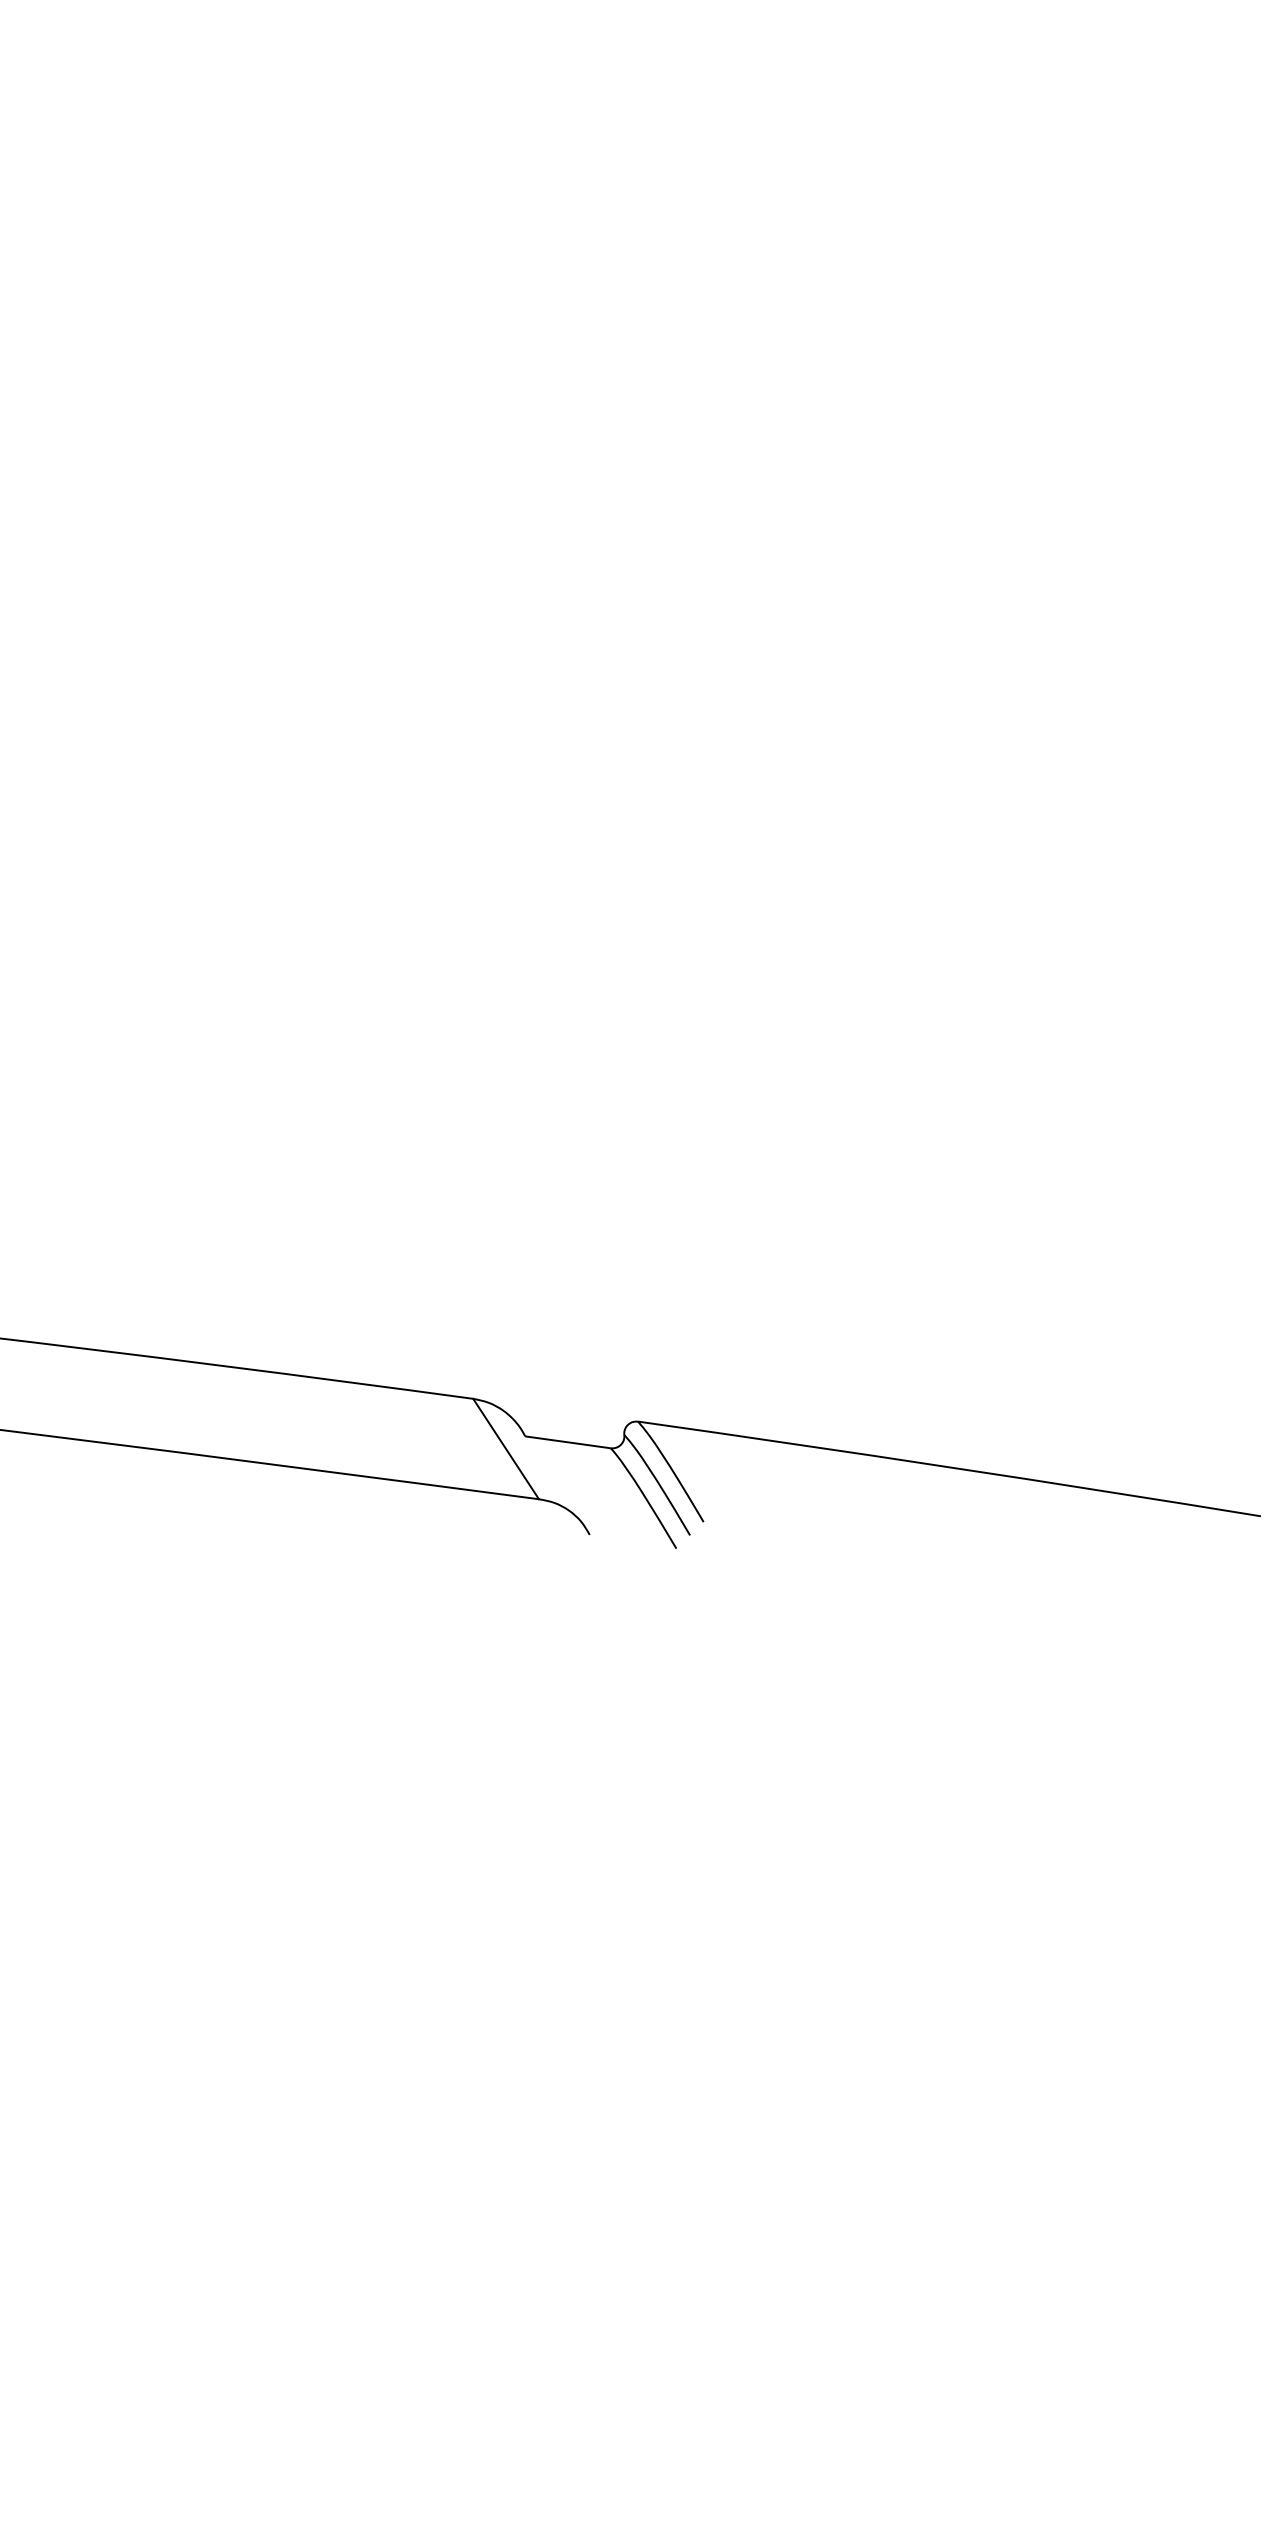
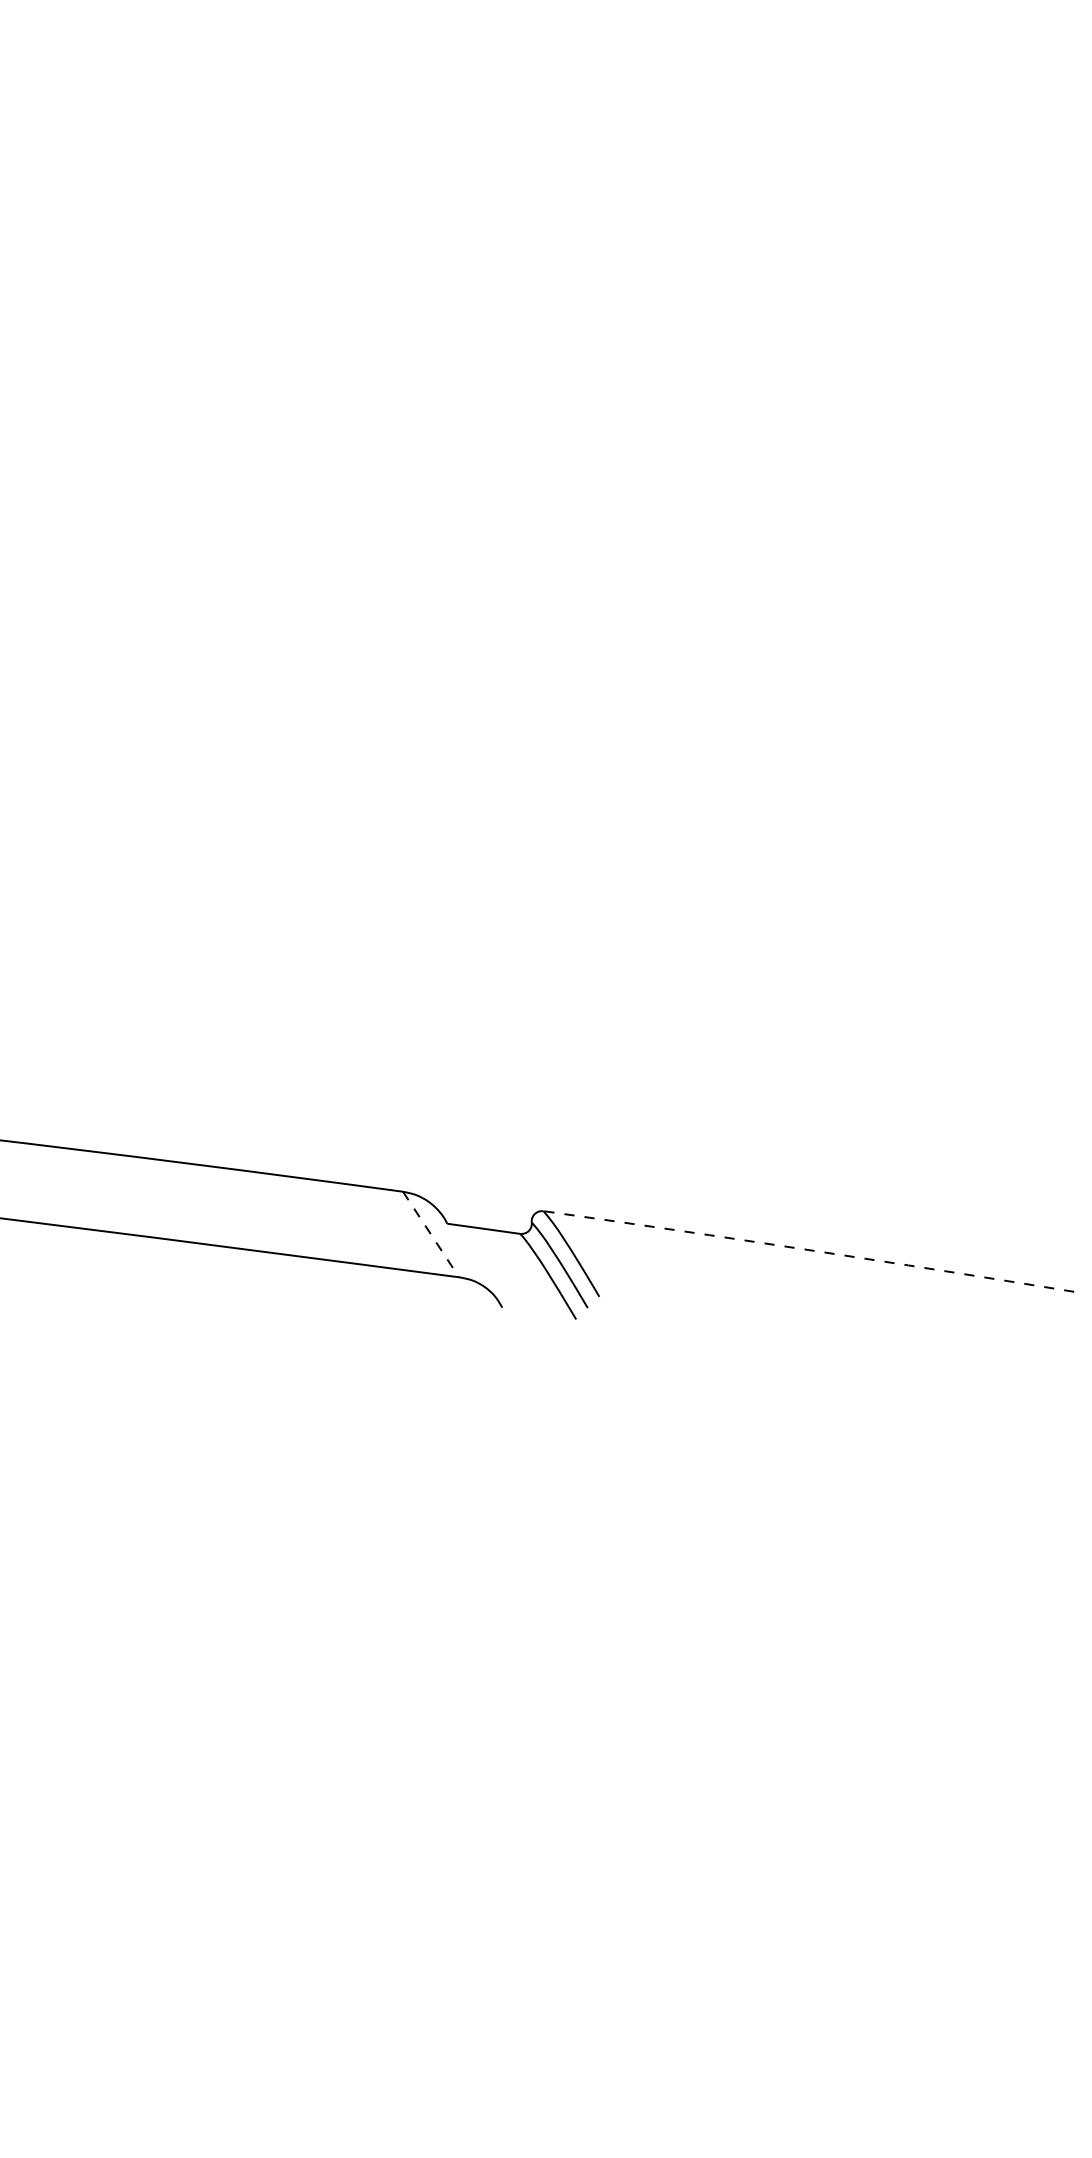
line: (506, 1449) -> (431, 1234), solid -> dashed
arc: (950, 1467) -> (809, 1250), solid -> dashed

